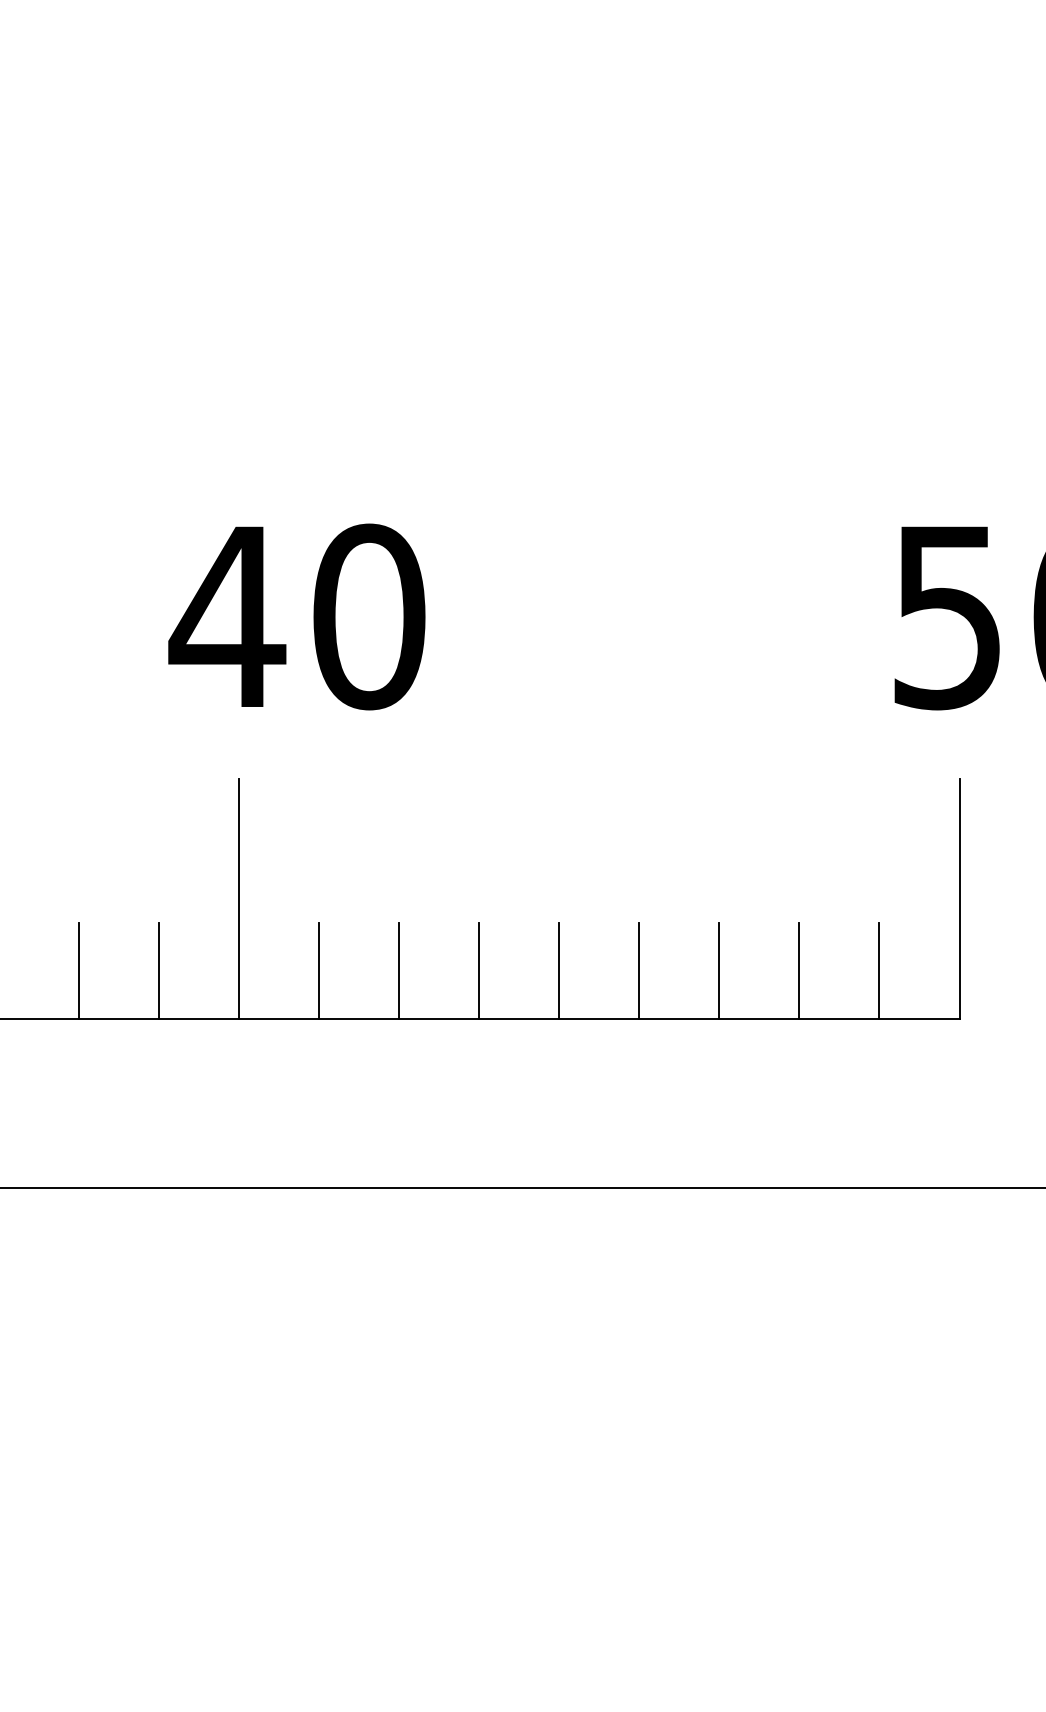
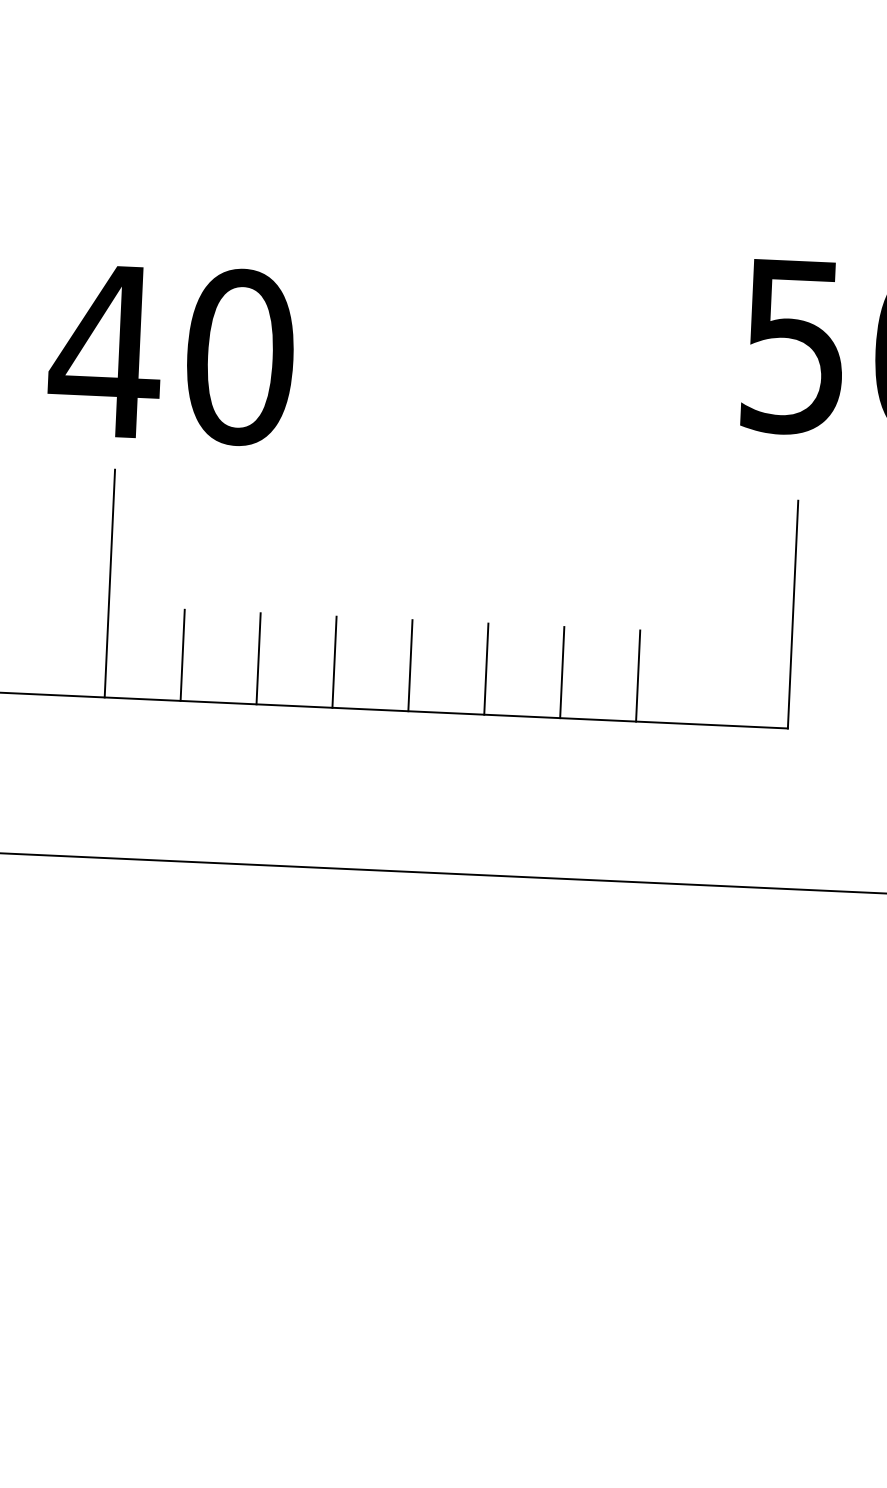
text: (296, 616) -> (171, 353), moved
line: (158, 971) -> (30, 648), removed
line: (879, 971) -> (714, 679), removed

